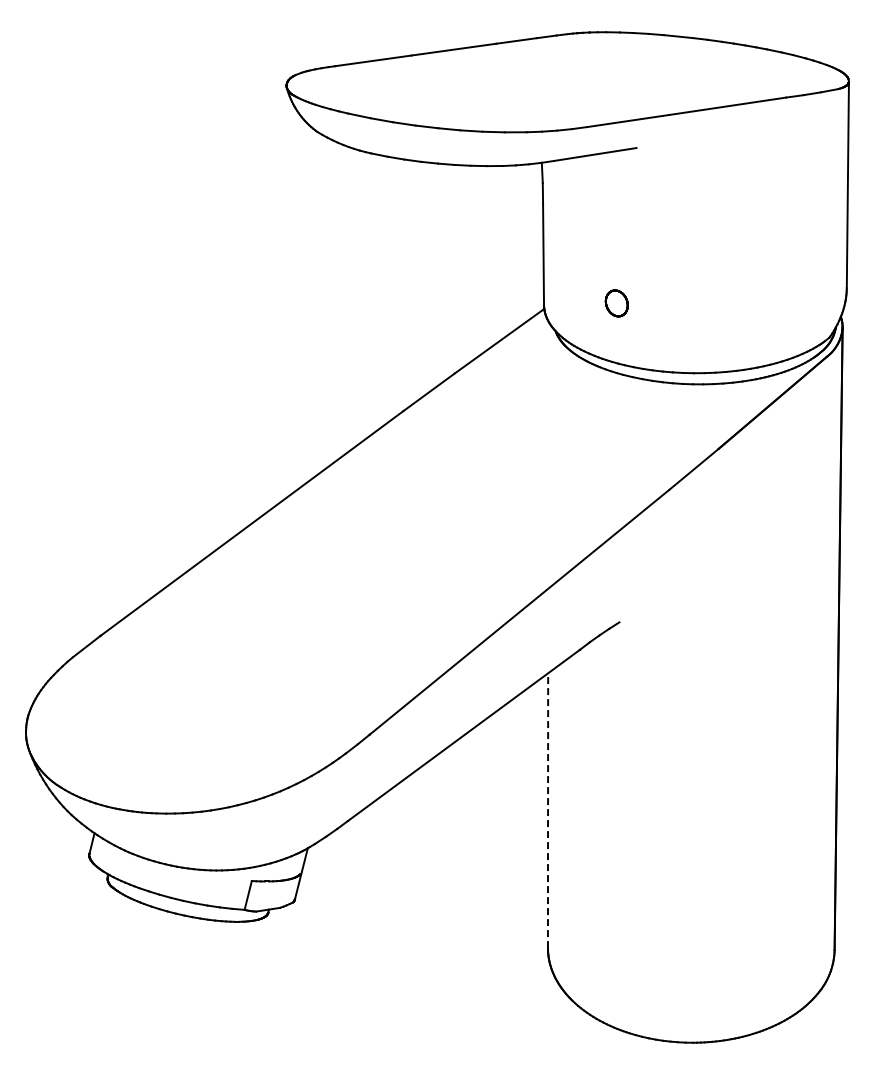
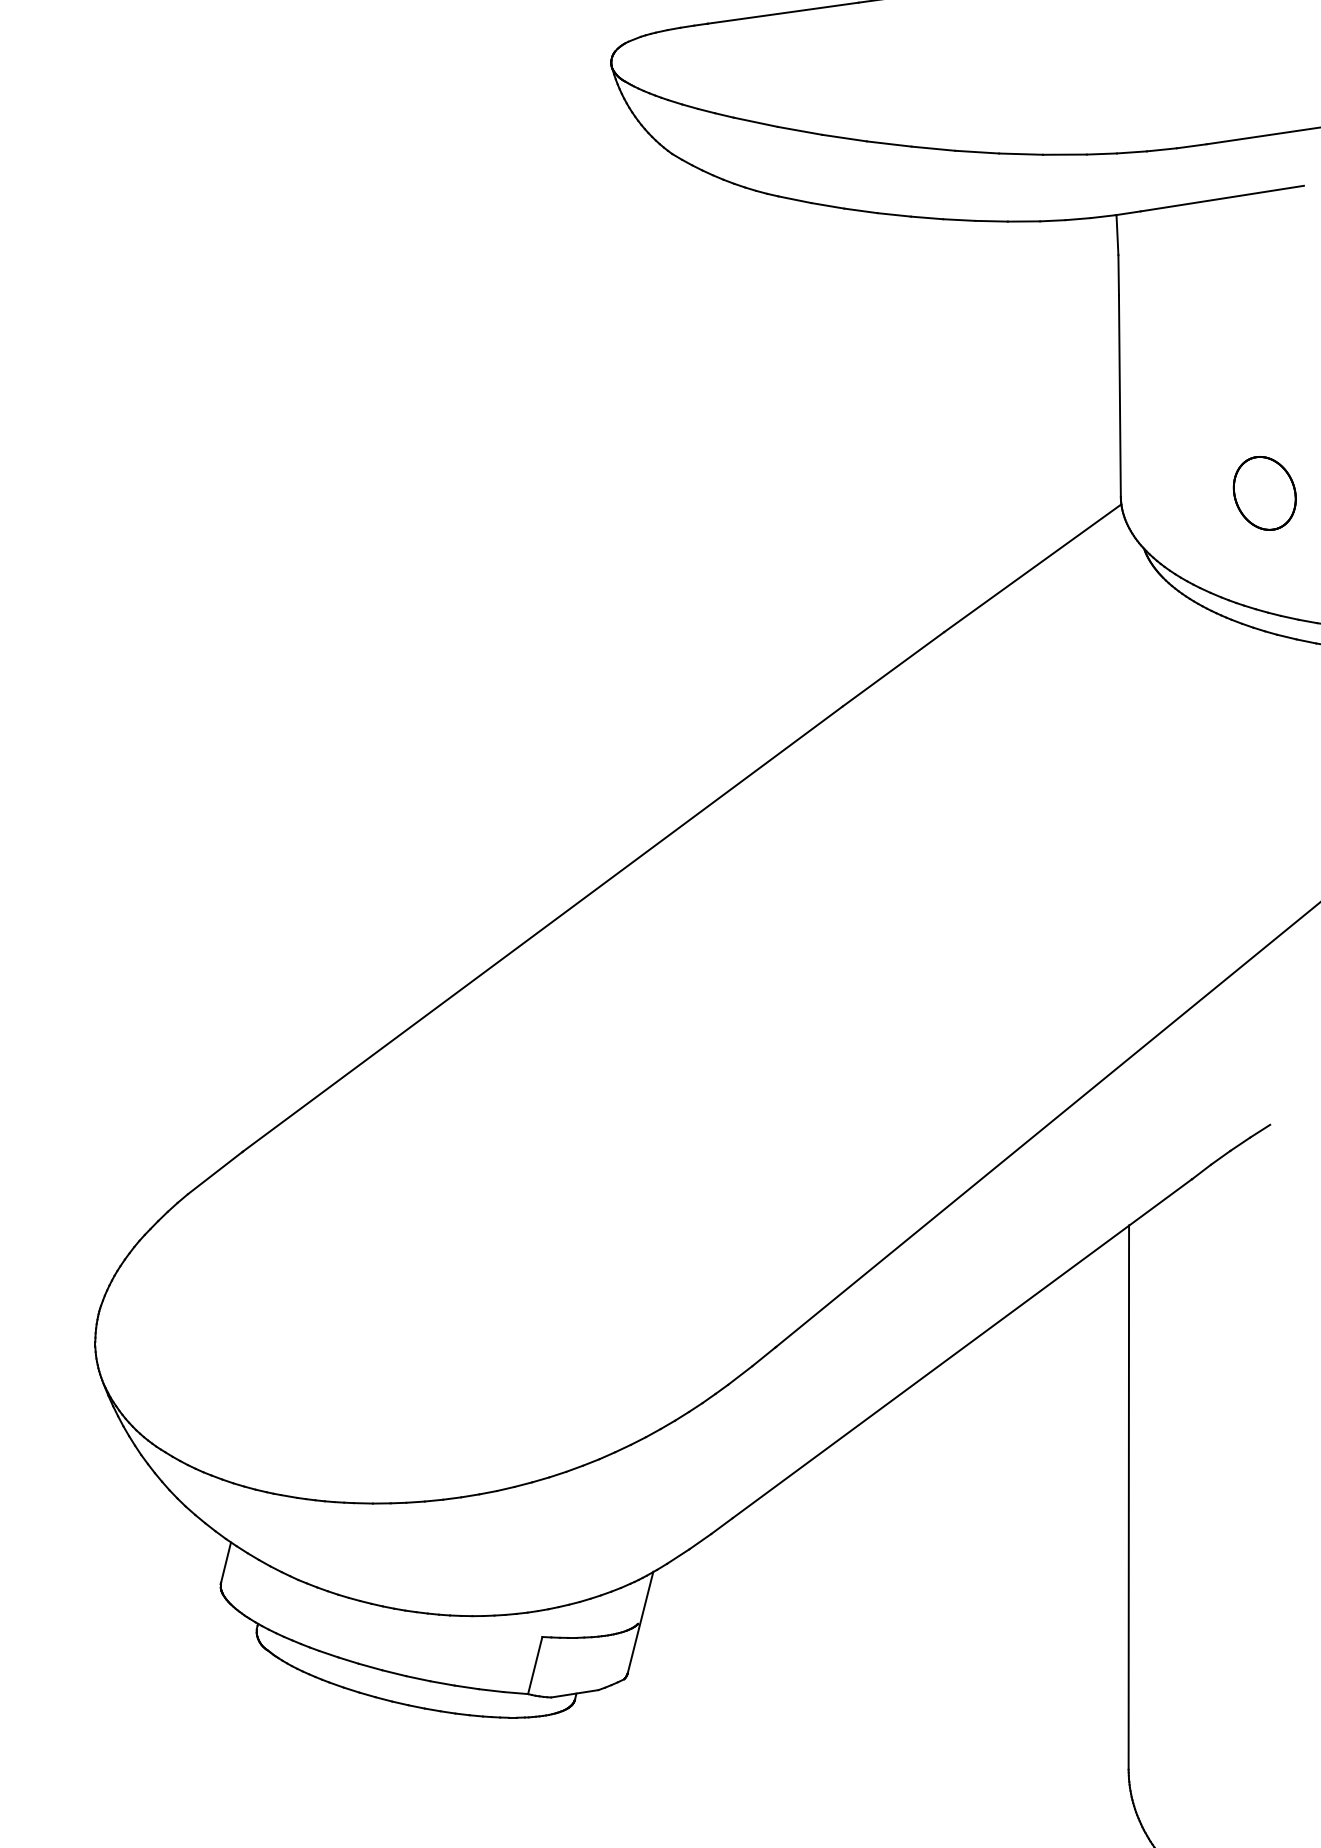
part: (616, 303) -> (1264, 493), size x1.43
line: (548, 810) -> (1129, 1497), dashed -> solid

